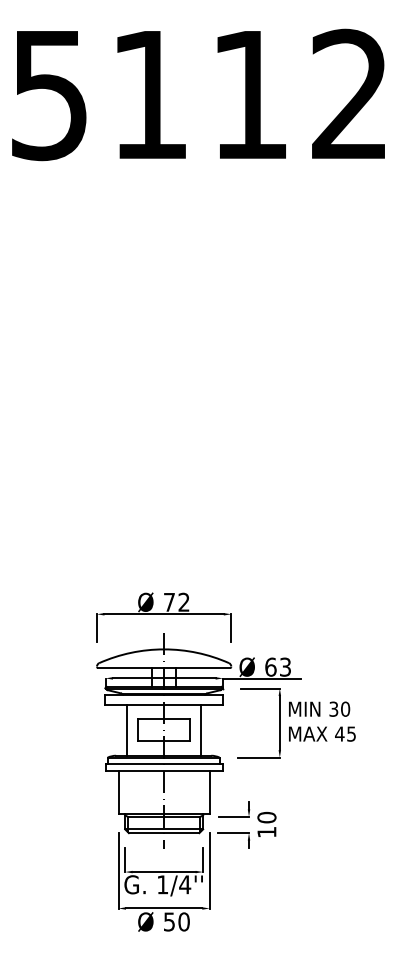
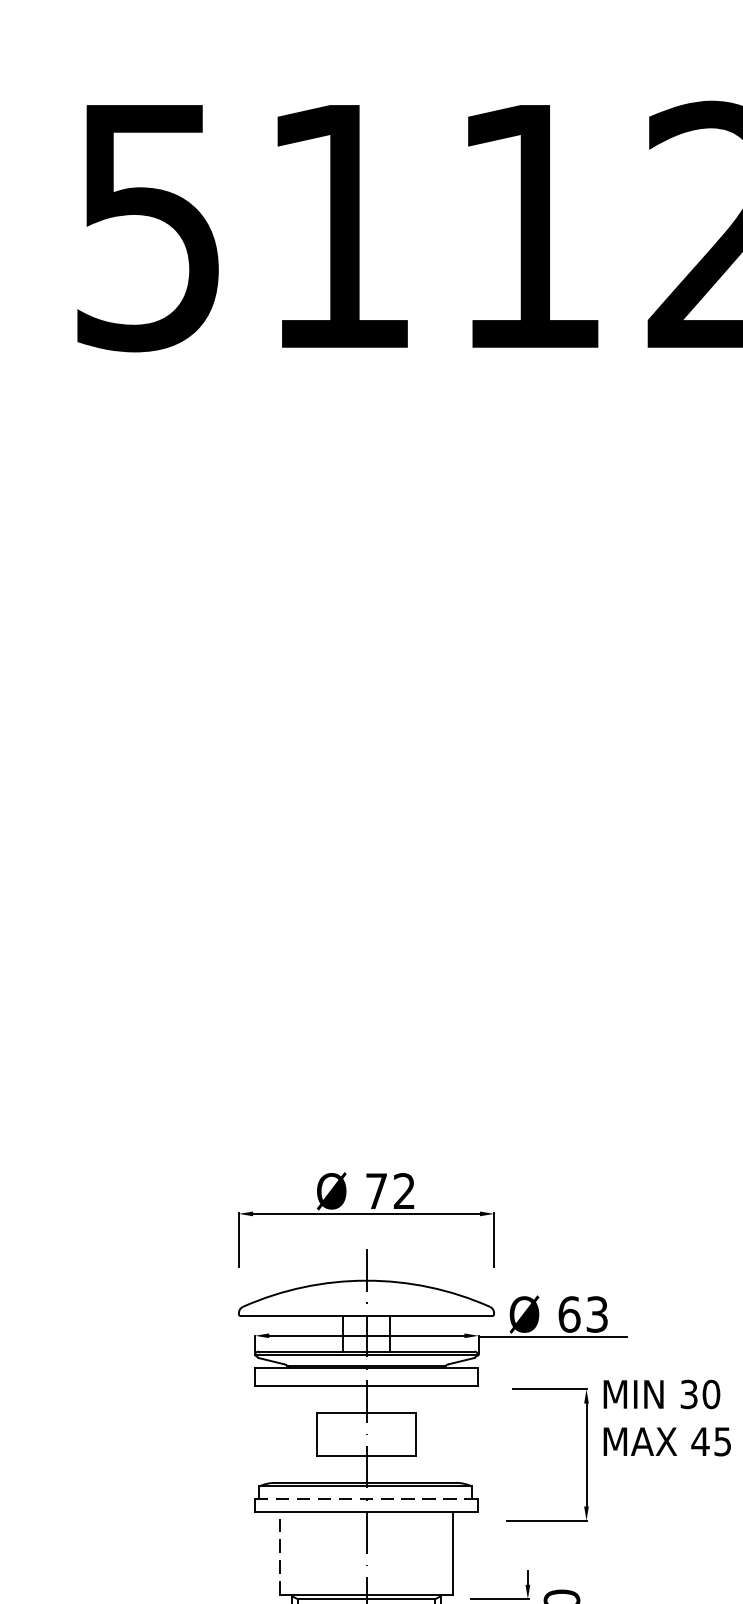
part: (279, 723) -> (585, 1455), moved
line: (126, 729) -> (294, 1432), removed
line: (201, 729) -> (437, 1432), removed
line: (164, 764) -> (367, 1499), solid -> dashed
line: (118, 792) -> (279, 1552), solid -> dashed

